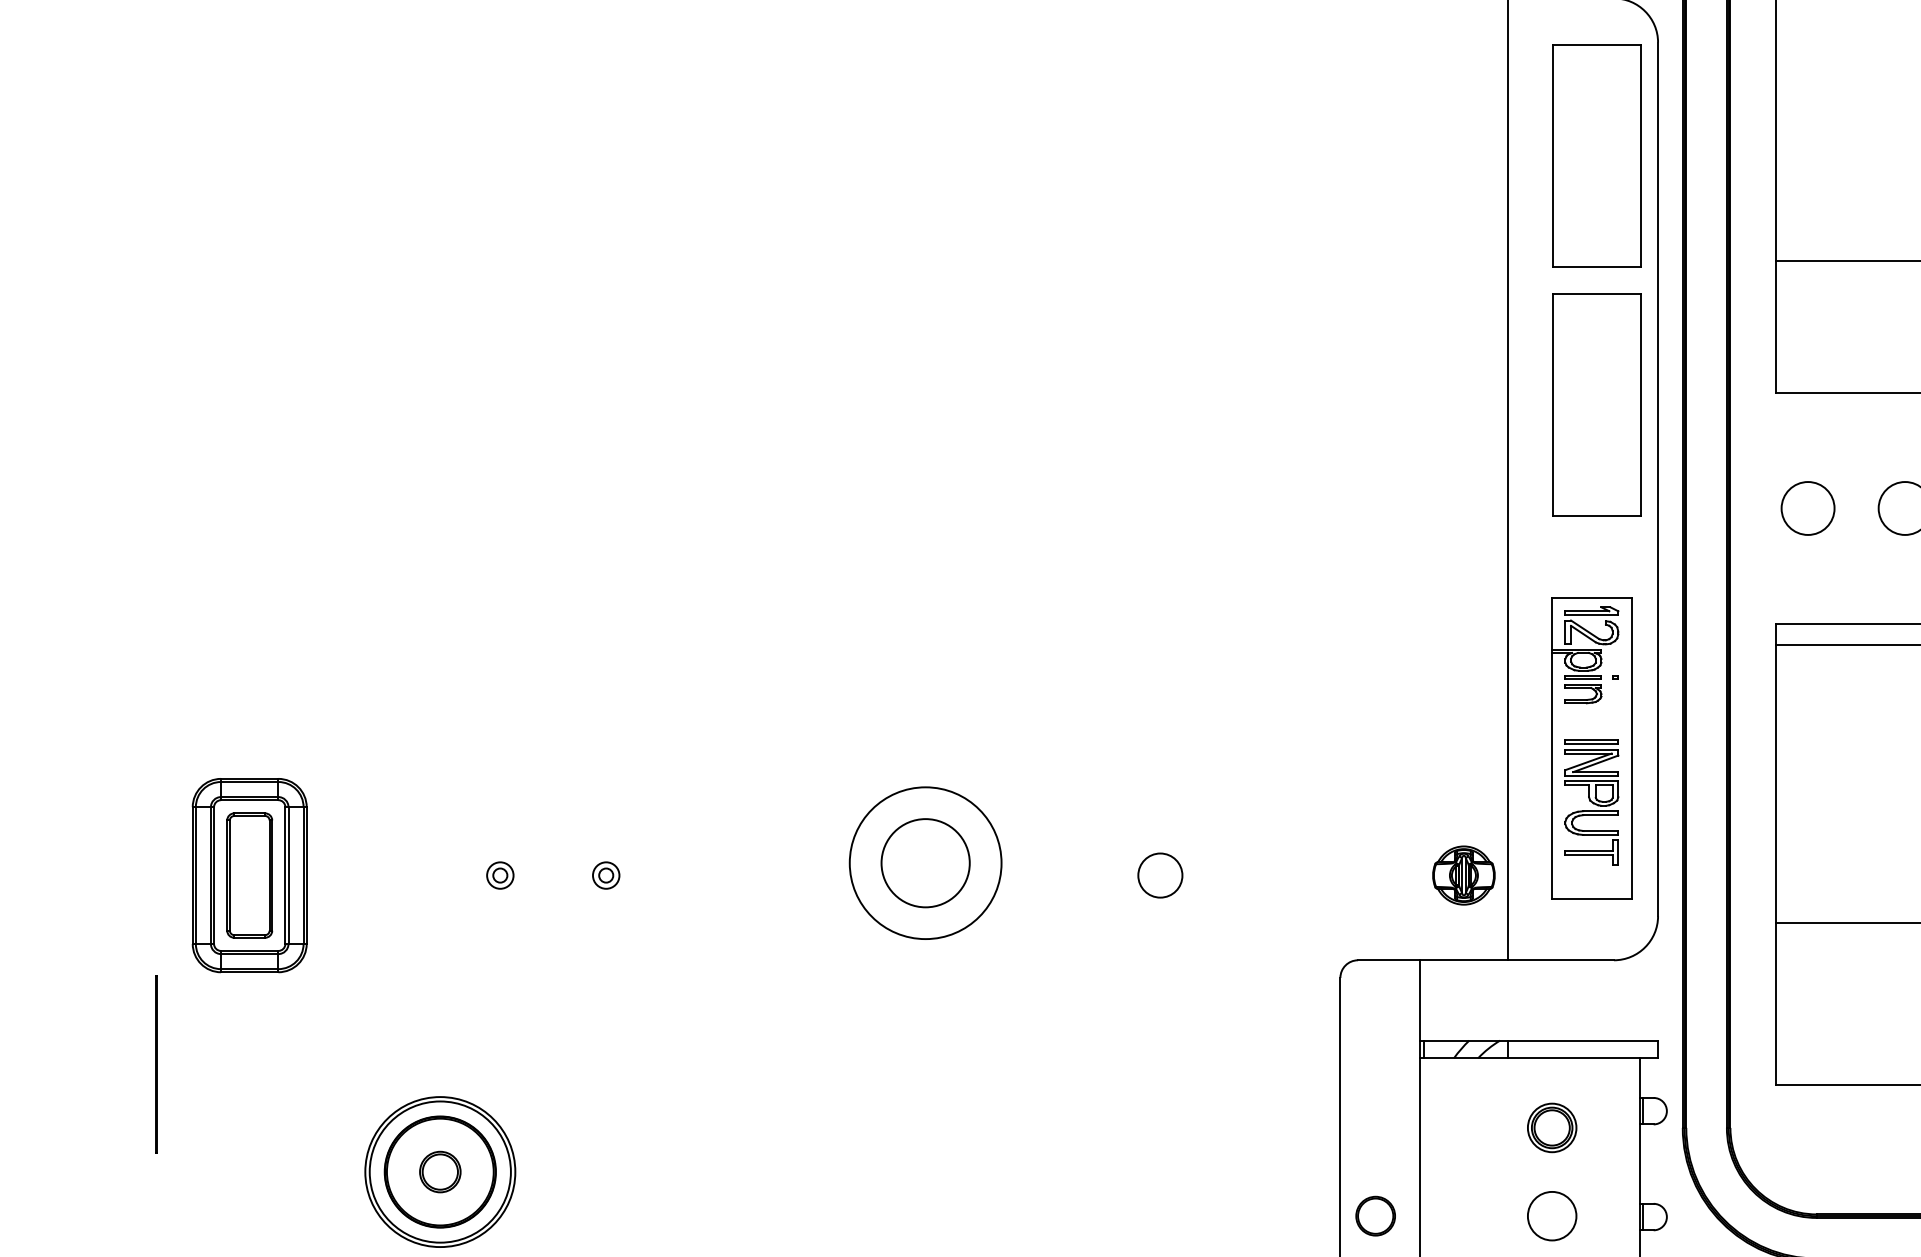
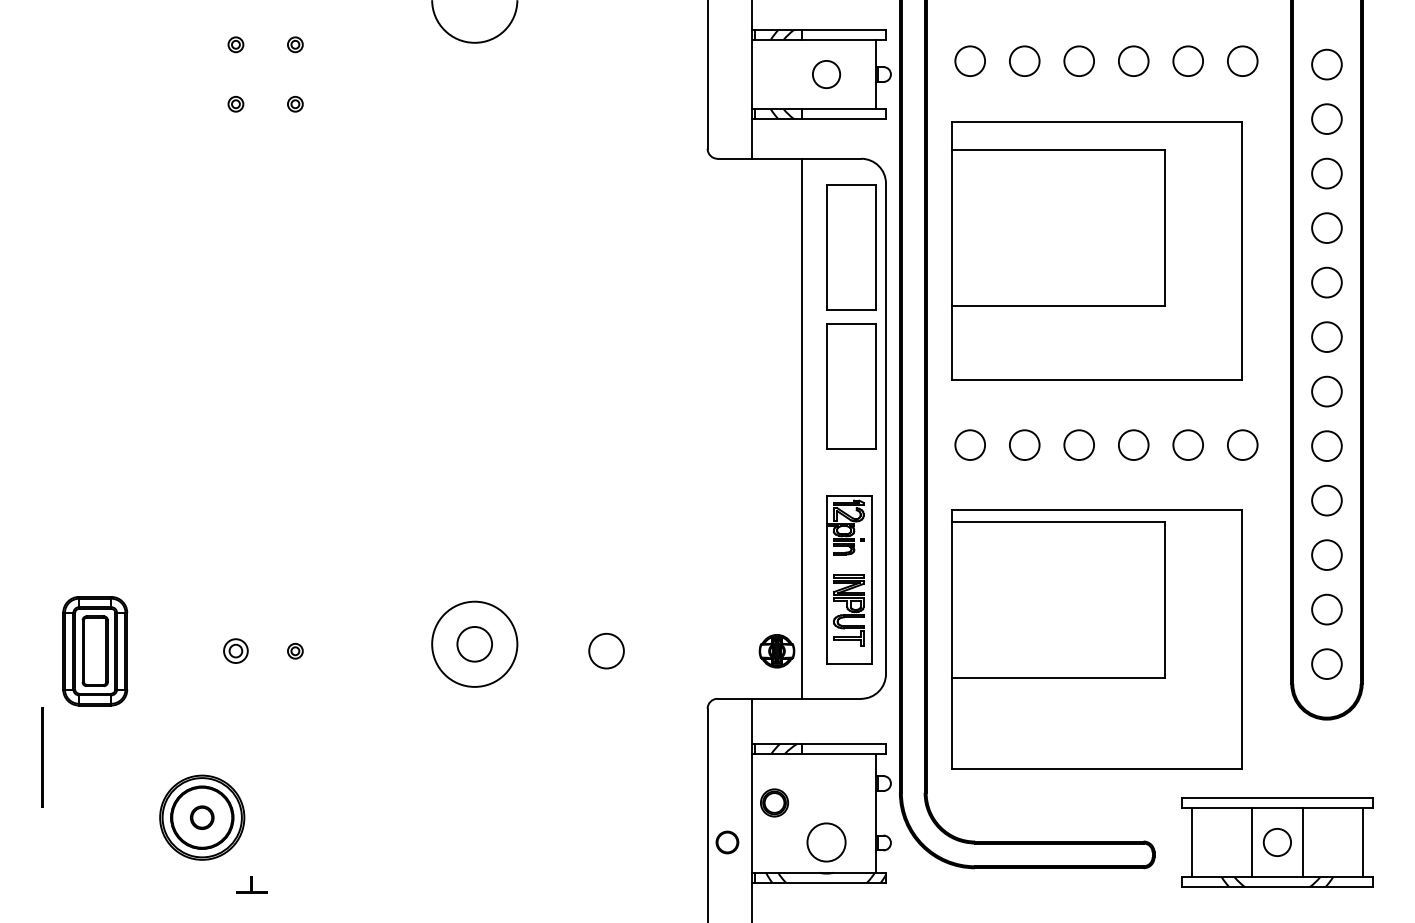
circle: (925, 863) -> (474, 644), size x0.7
part: (499, 876) -> (235, 651), size x1.6
circle: (1160, 876) -> (606, 651), size x1.4
part: (1552, 1127) -> (774, 802), moved
circle: (1552, 1216) -> (826, 842), size x1.4

